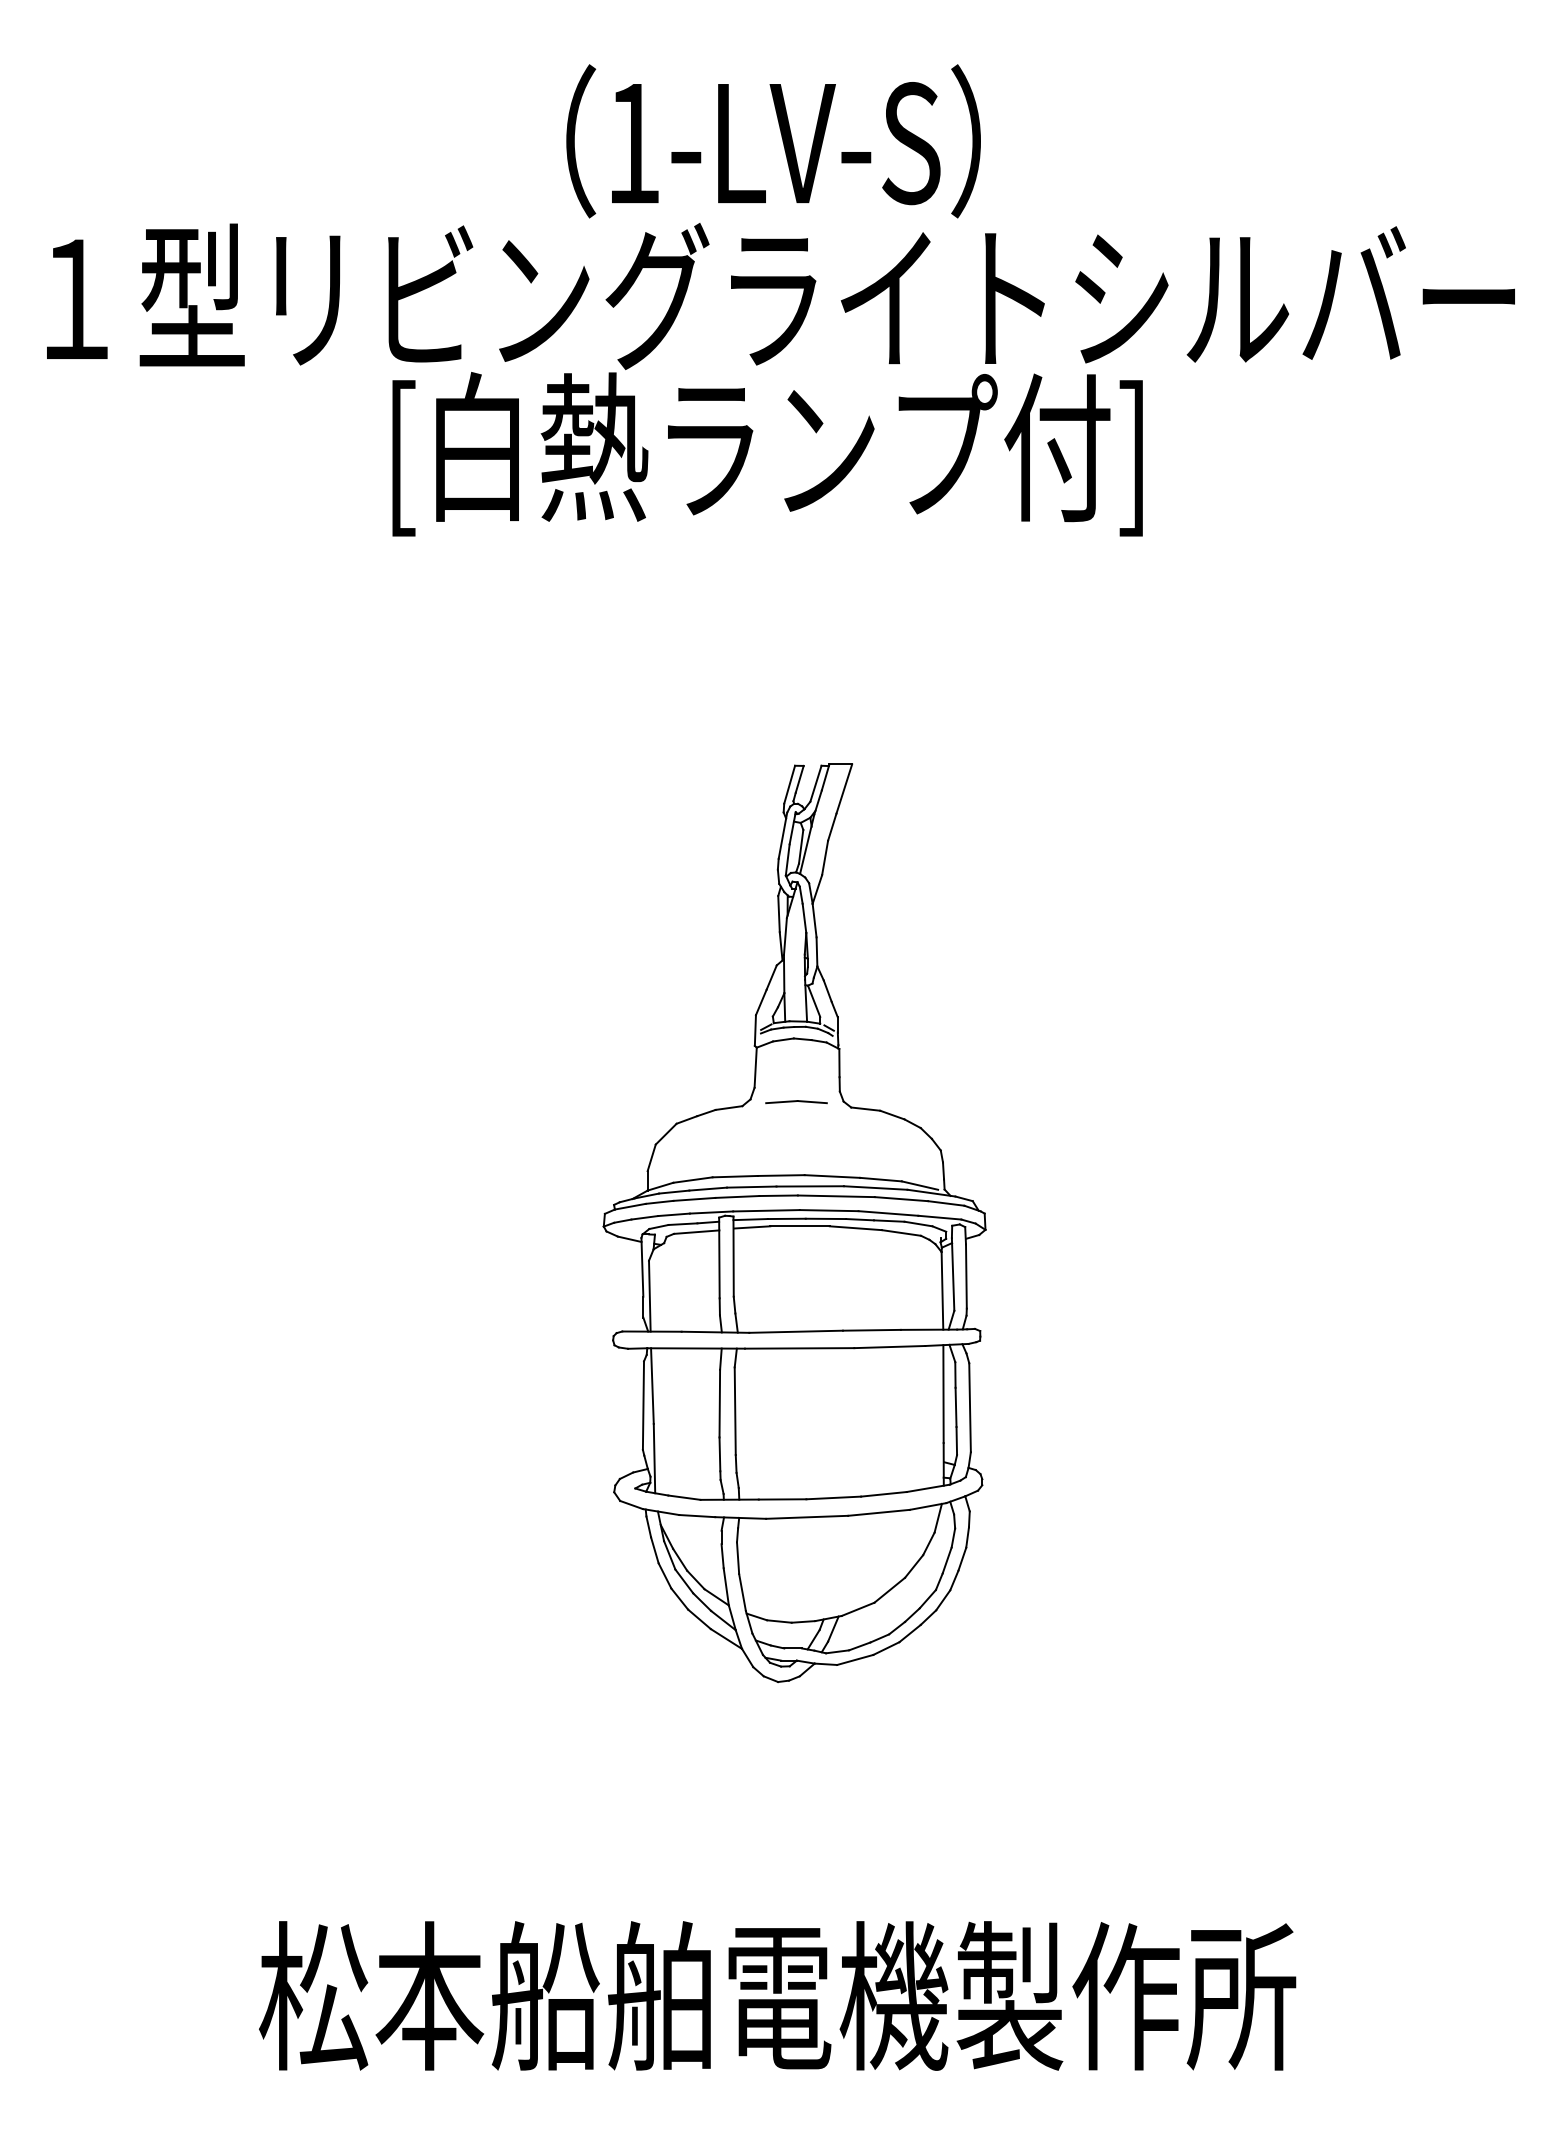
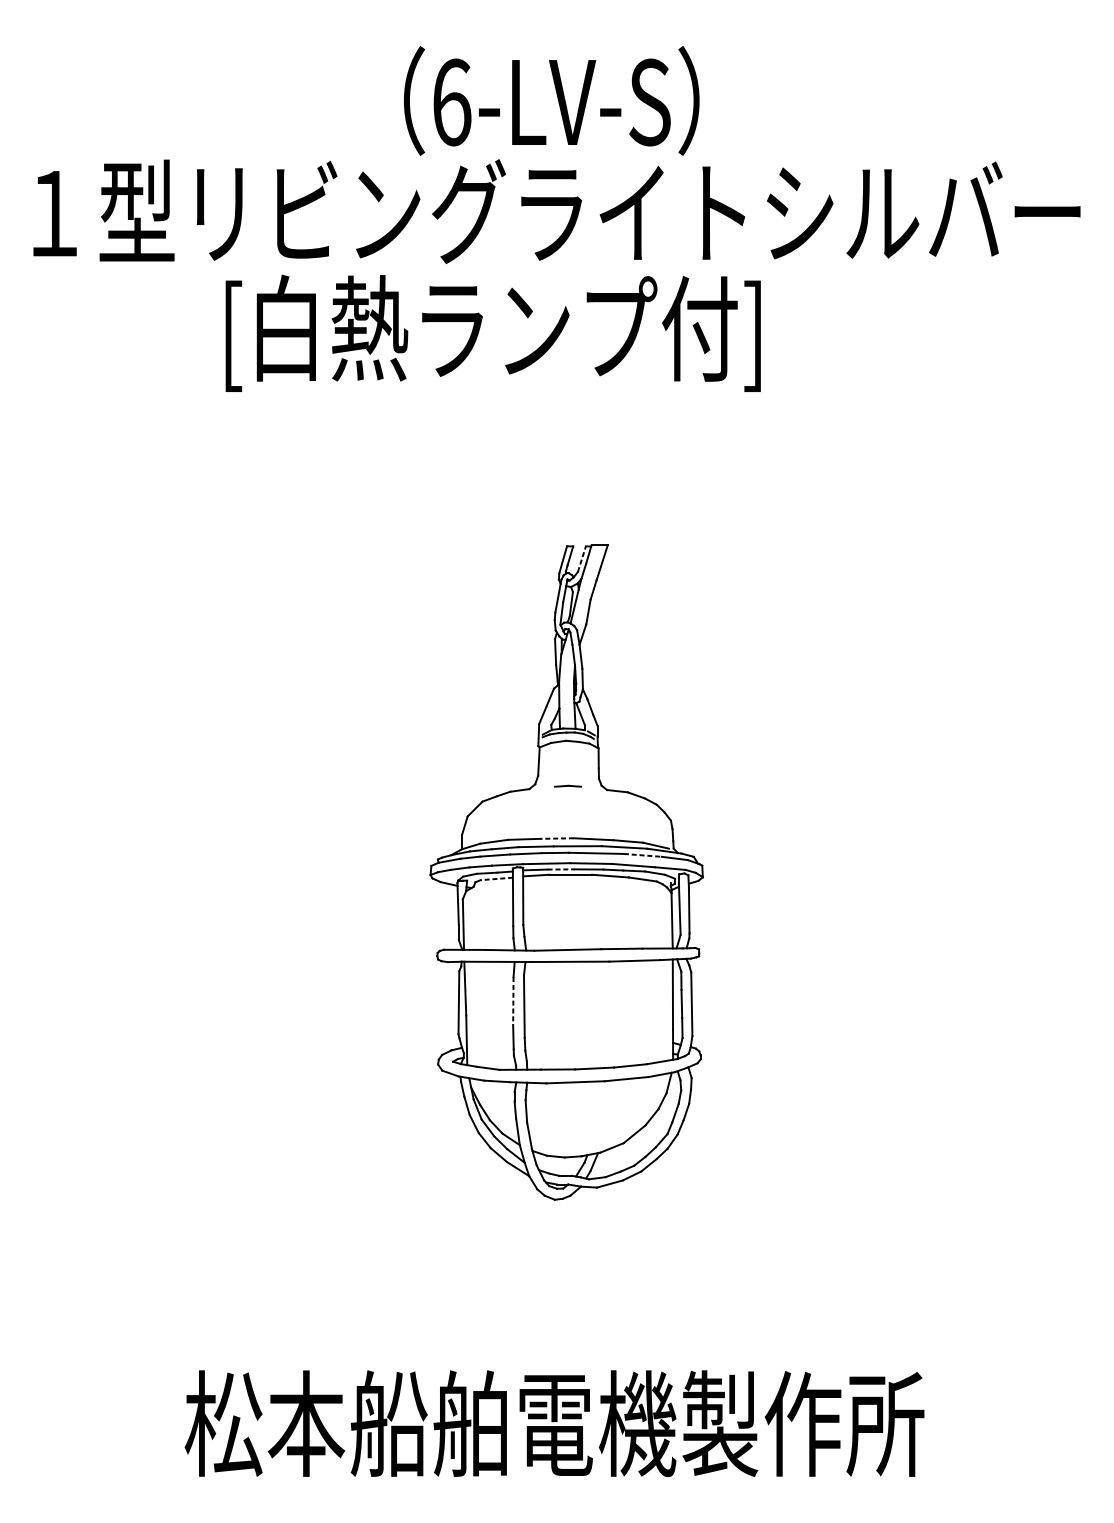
text: (634, 143) -> (452, 102), 1-LV-S -> 6-LV-S
text: (767, 454) -> (493, 333), moved
line: (815, 783) -> (581, 558), solid -> dashed
part: (796, 1102) -> (568, 786), size x0.6
line: (780, 1175) -> (556, 838), solid -> dashed
line: (901, 1199) -> (642, 855), solid -> dashed
line: (786, 1218) -> (560, 869), solid -> dashed
line: (696, 1232) -> (496, 879), solid -> dashed
line: (719, 1403) -> (513, 1001), solid -> dashed

